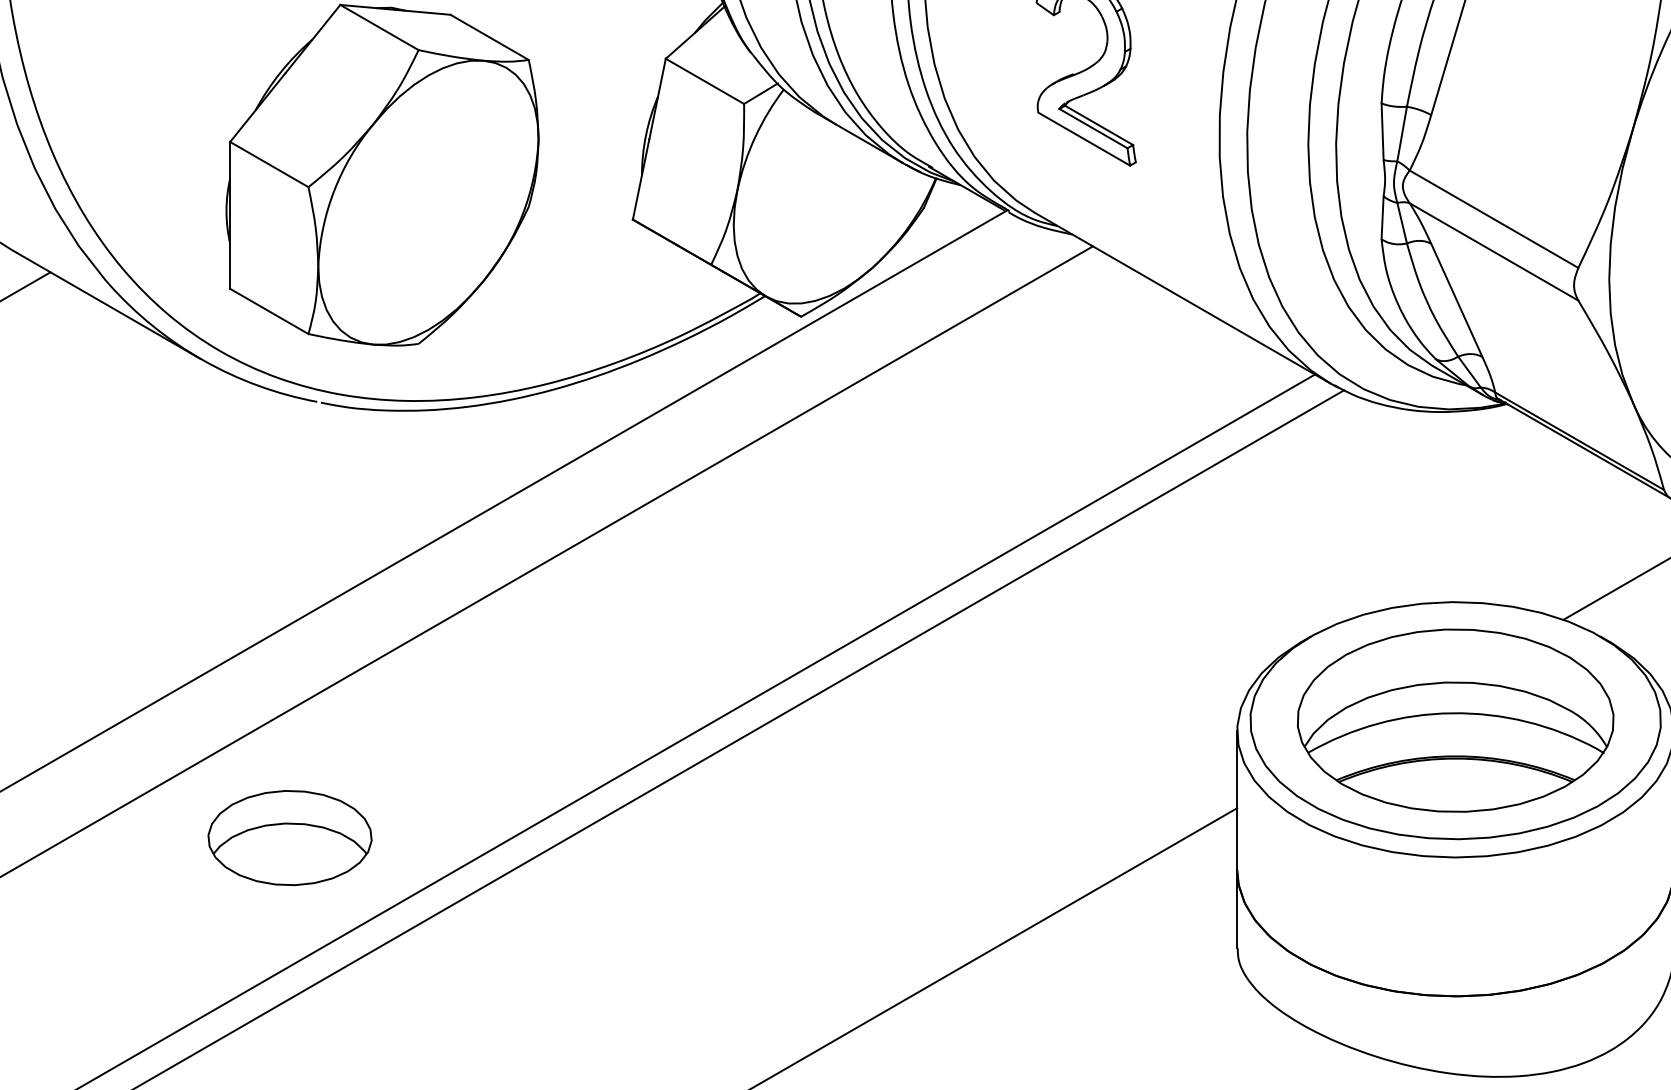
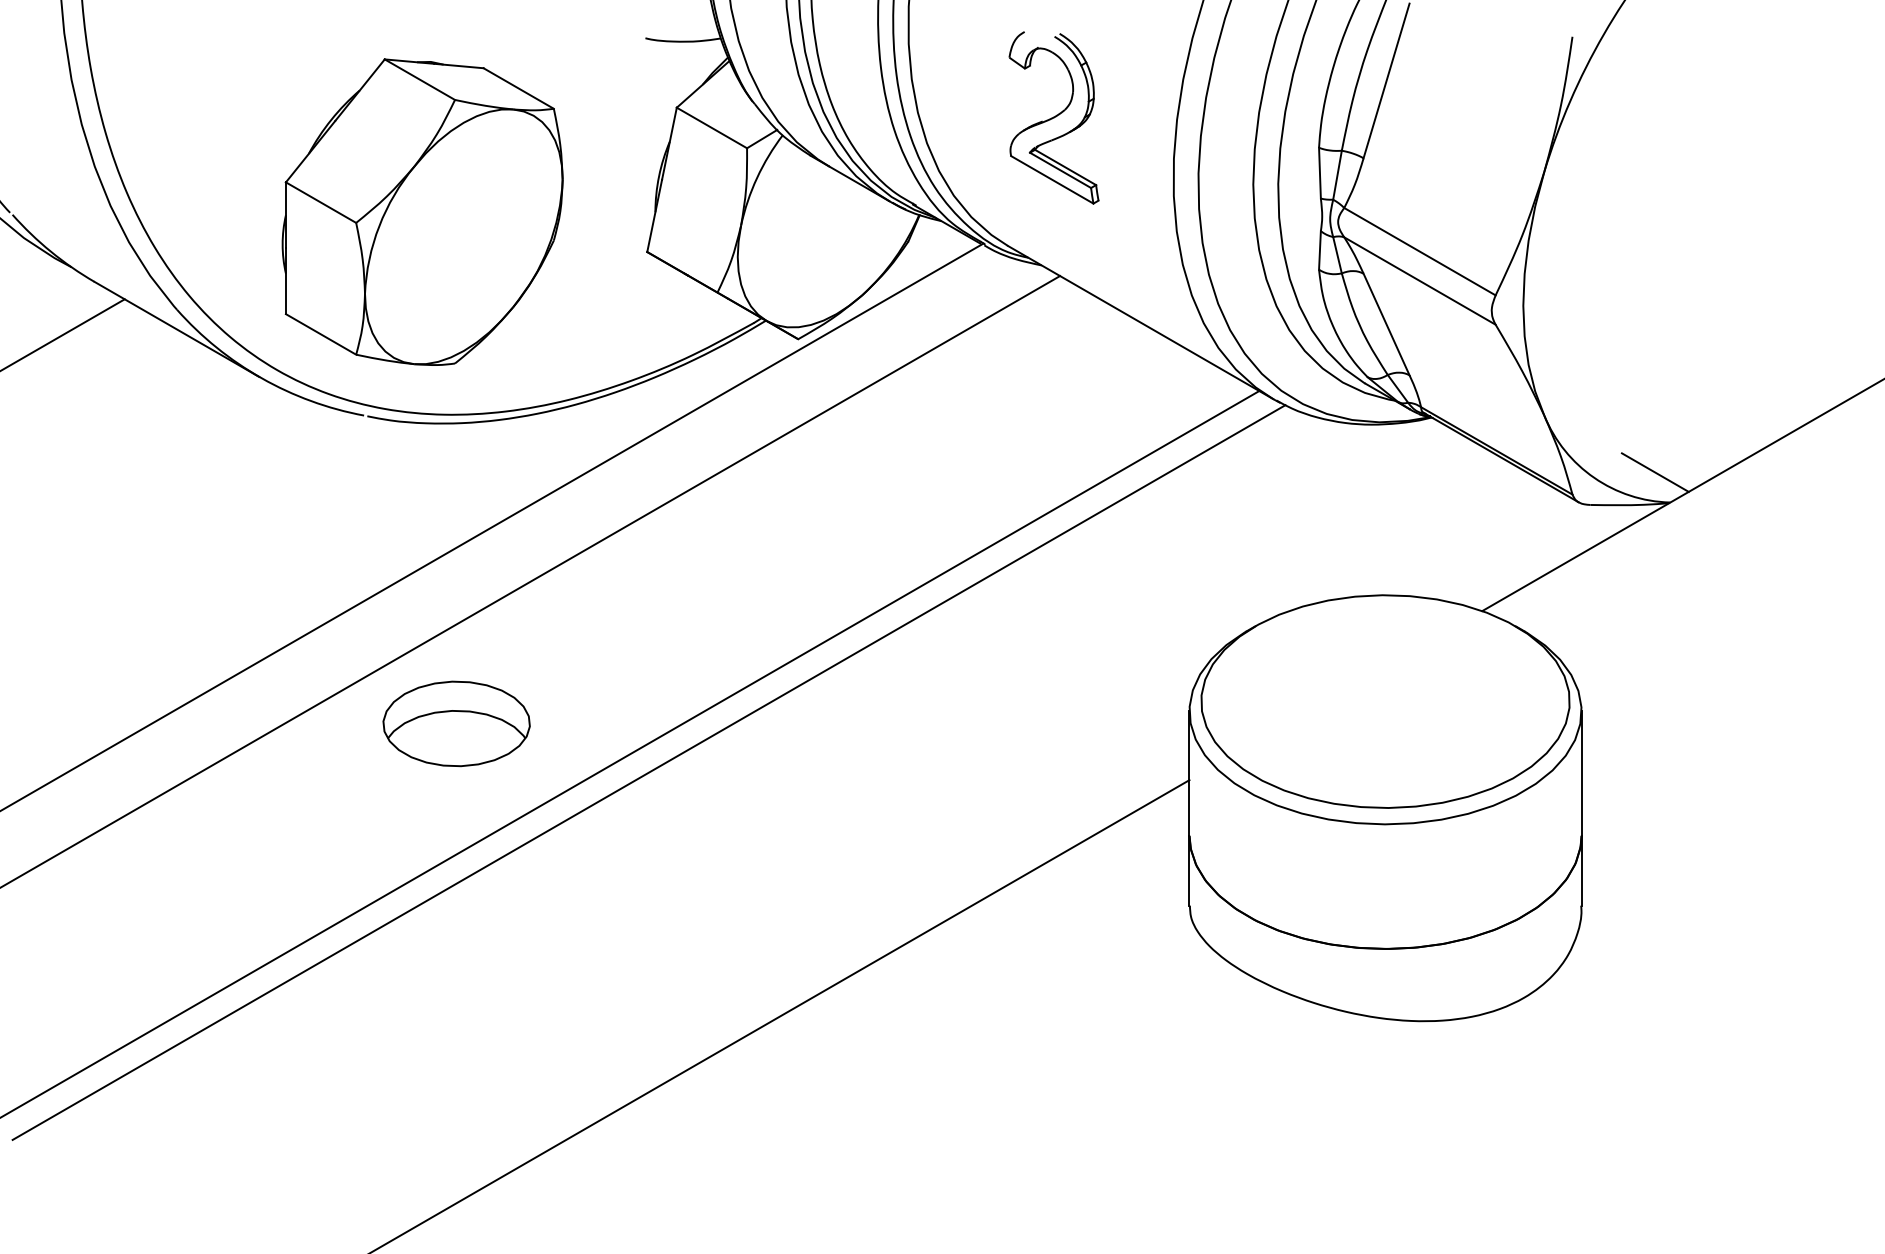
part: (1455, 720) -> (1385, 701), removed
part: (289, 837) -> (456, 723), moved

